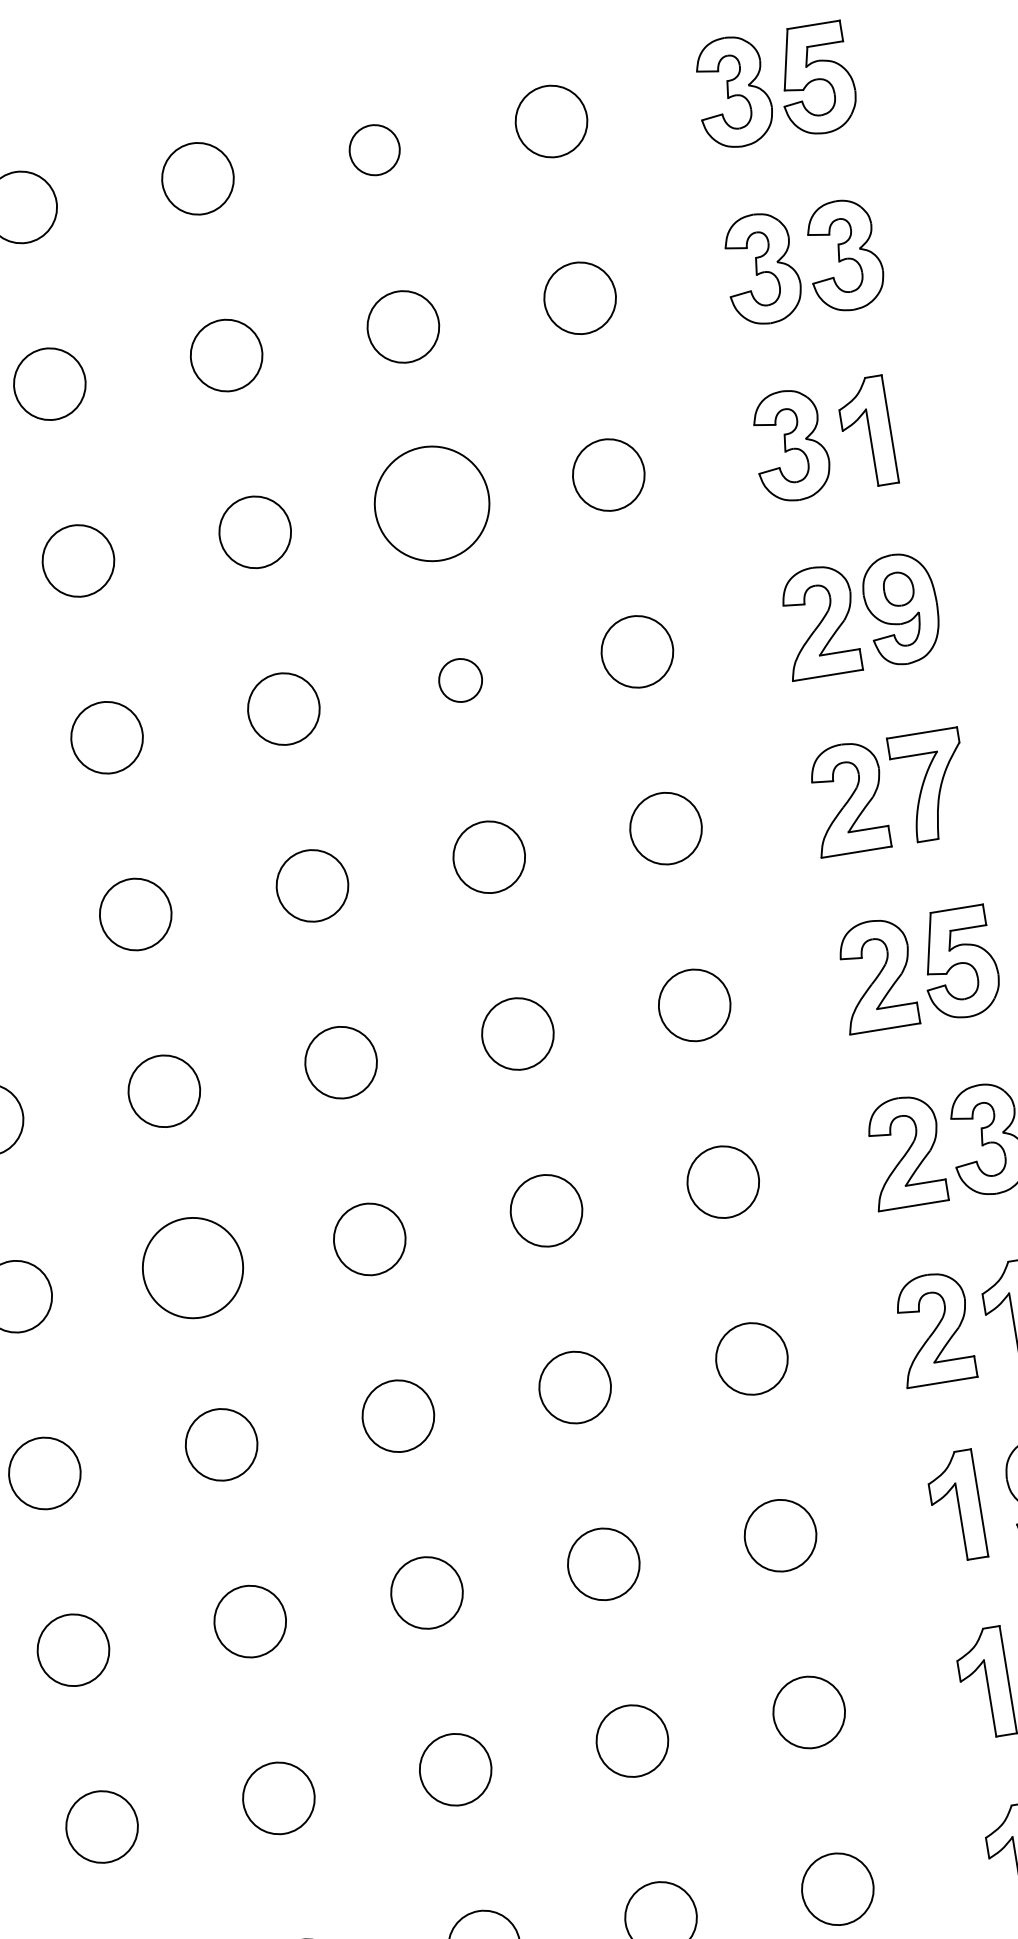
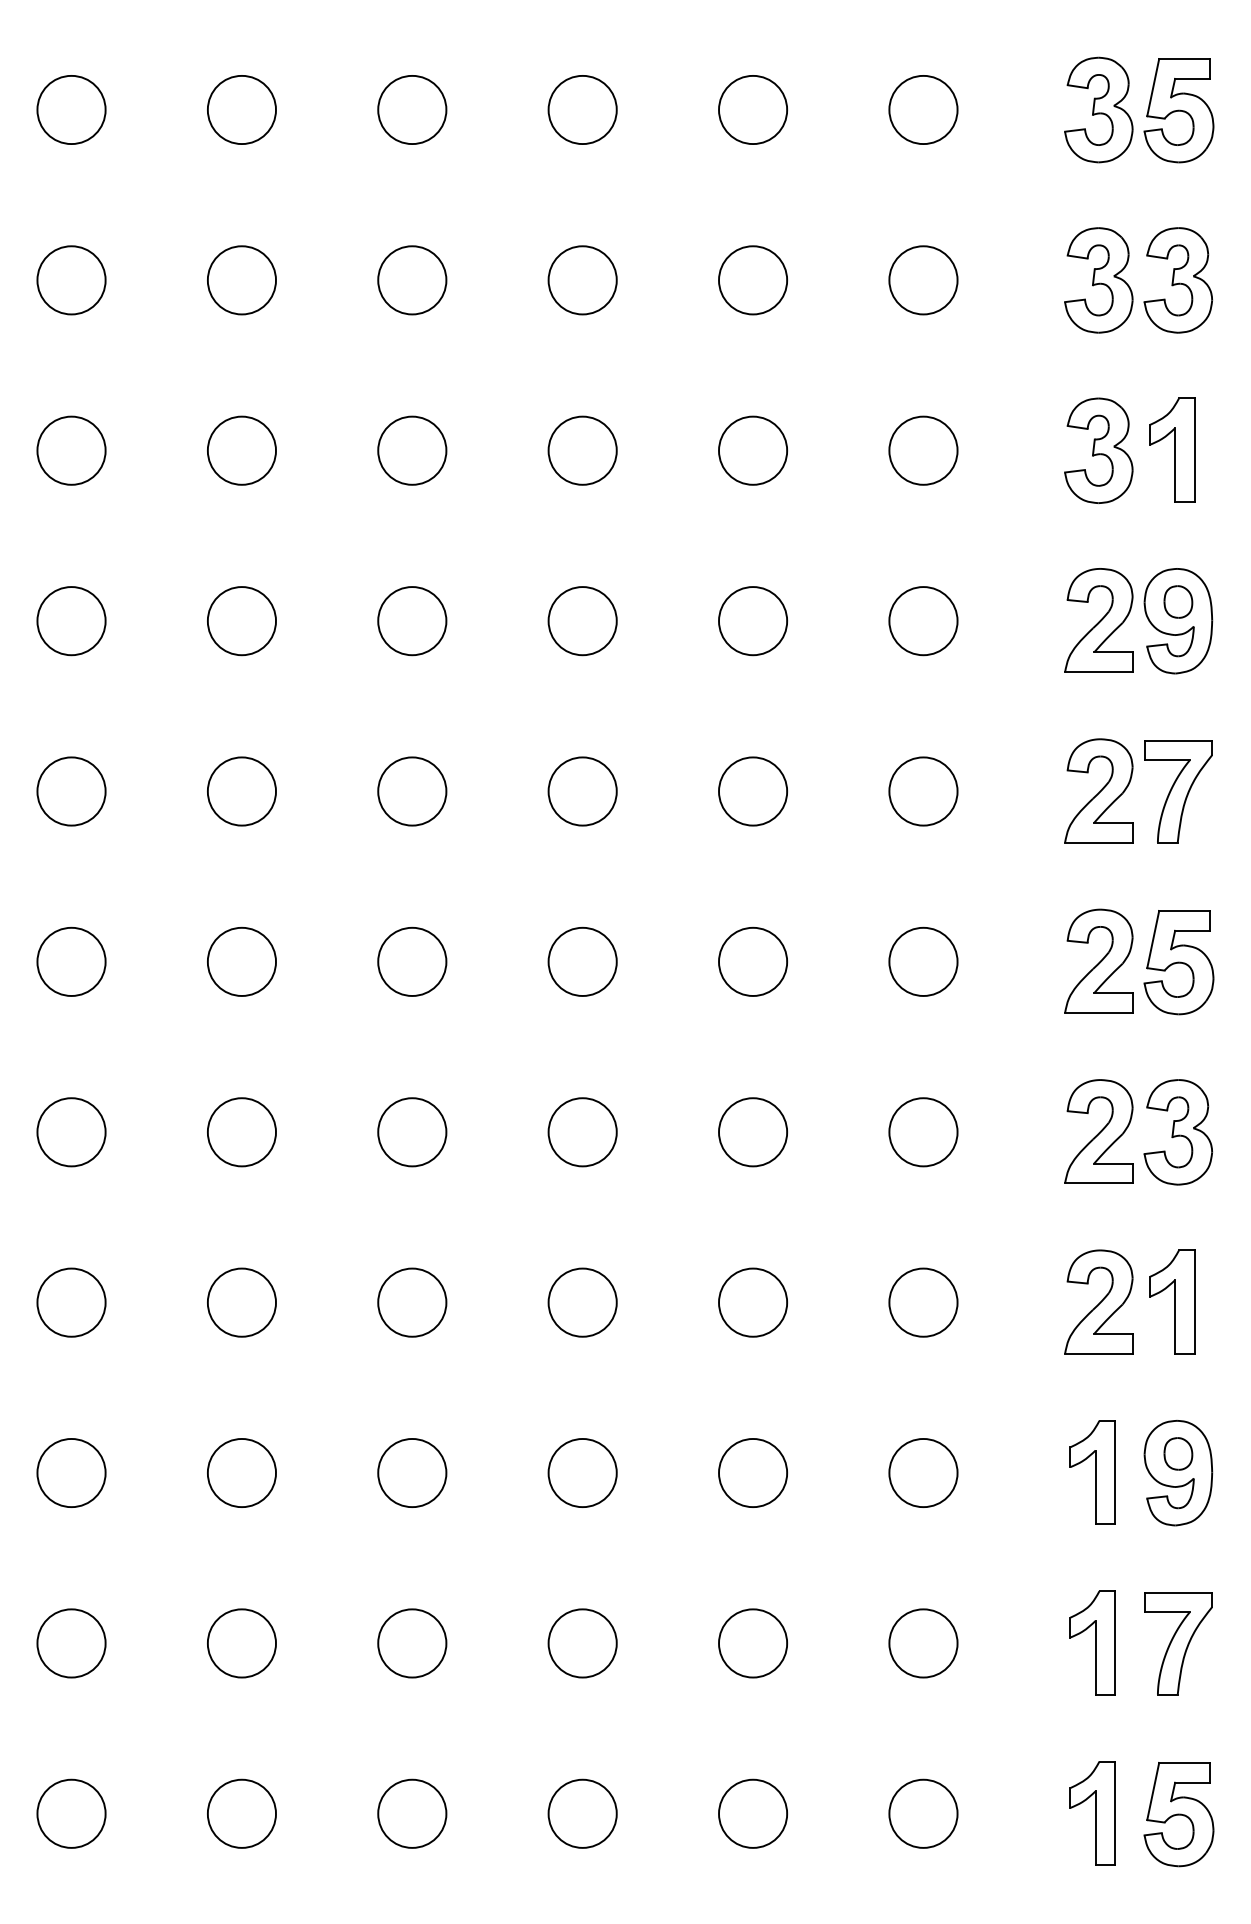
circle: (374, 149) -> (752, 109), size x1.43
circle: (431, 503) -> (752, 450), size x0.62
circle: (461, 680) -> (753, 621), size x1.67
circle: (193, 1268) -> (412, 1132), size x0.71

